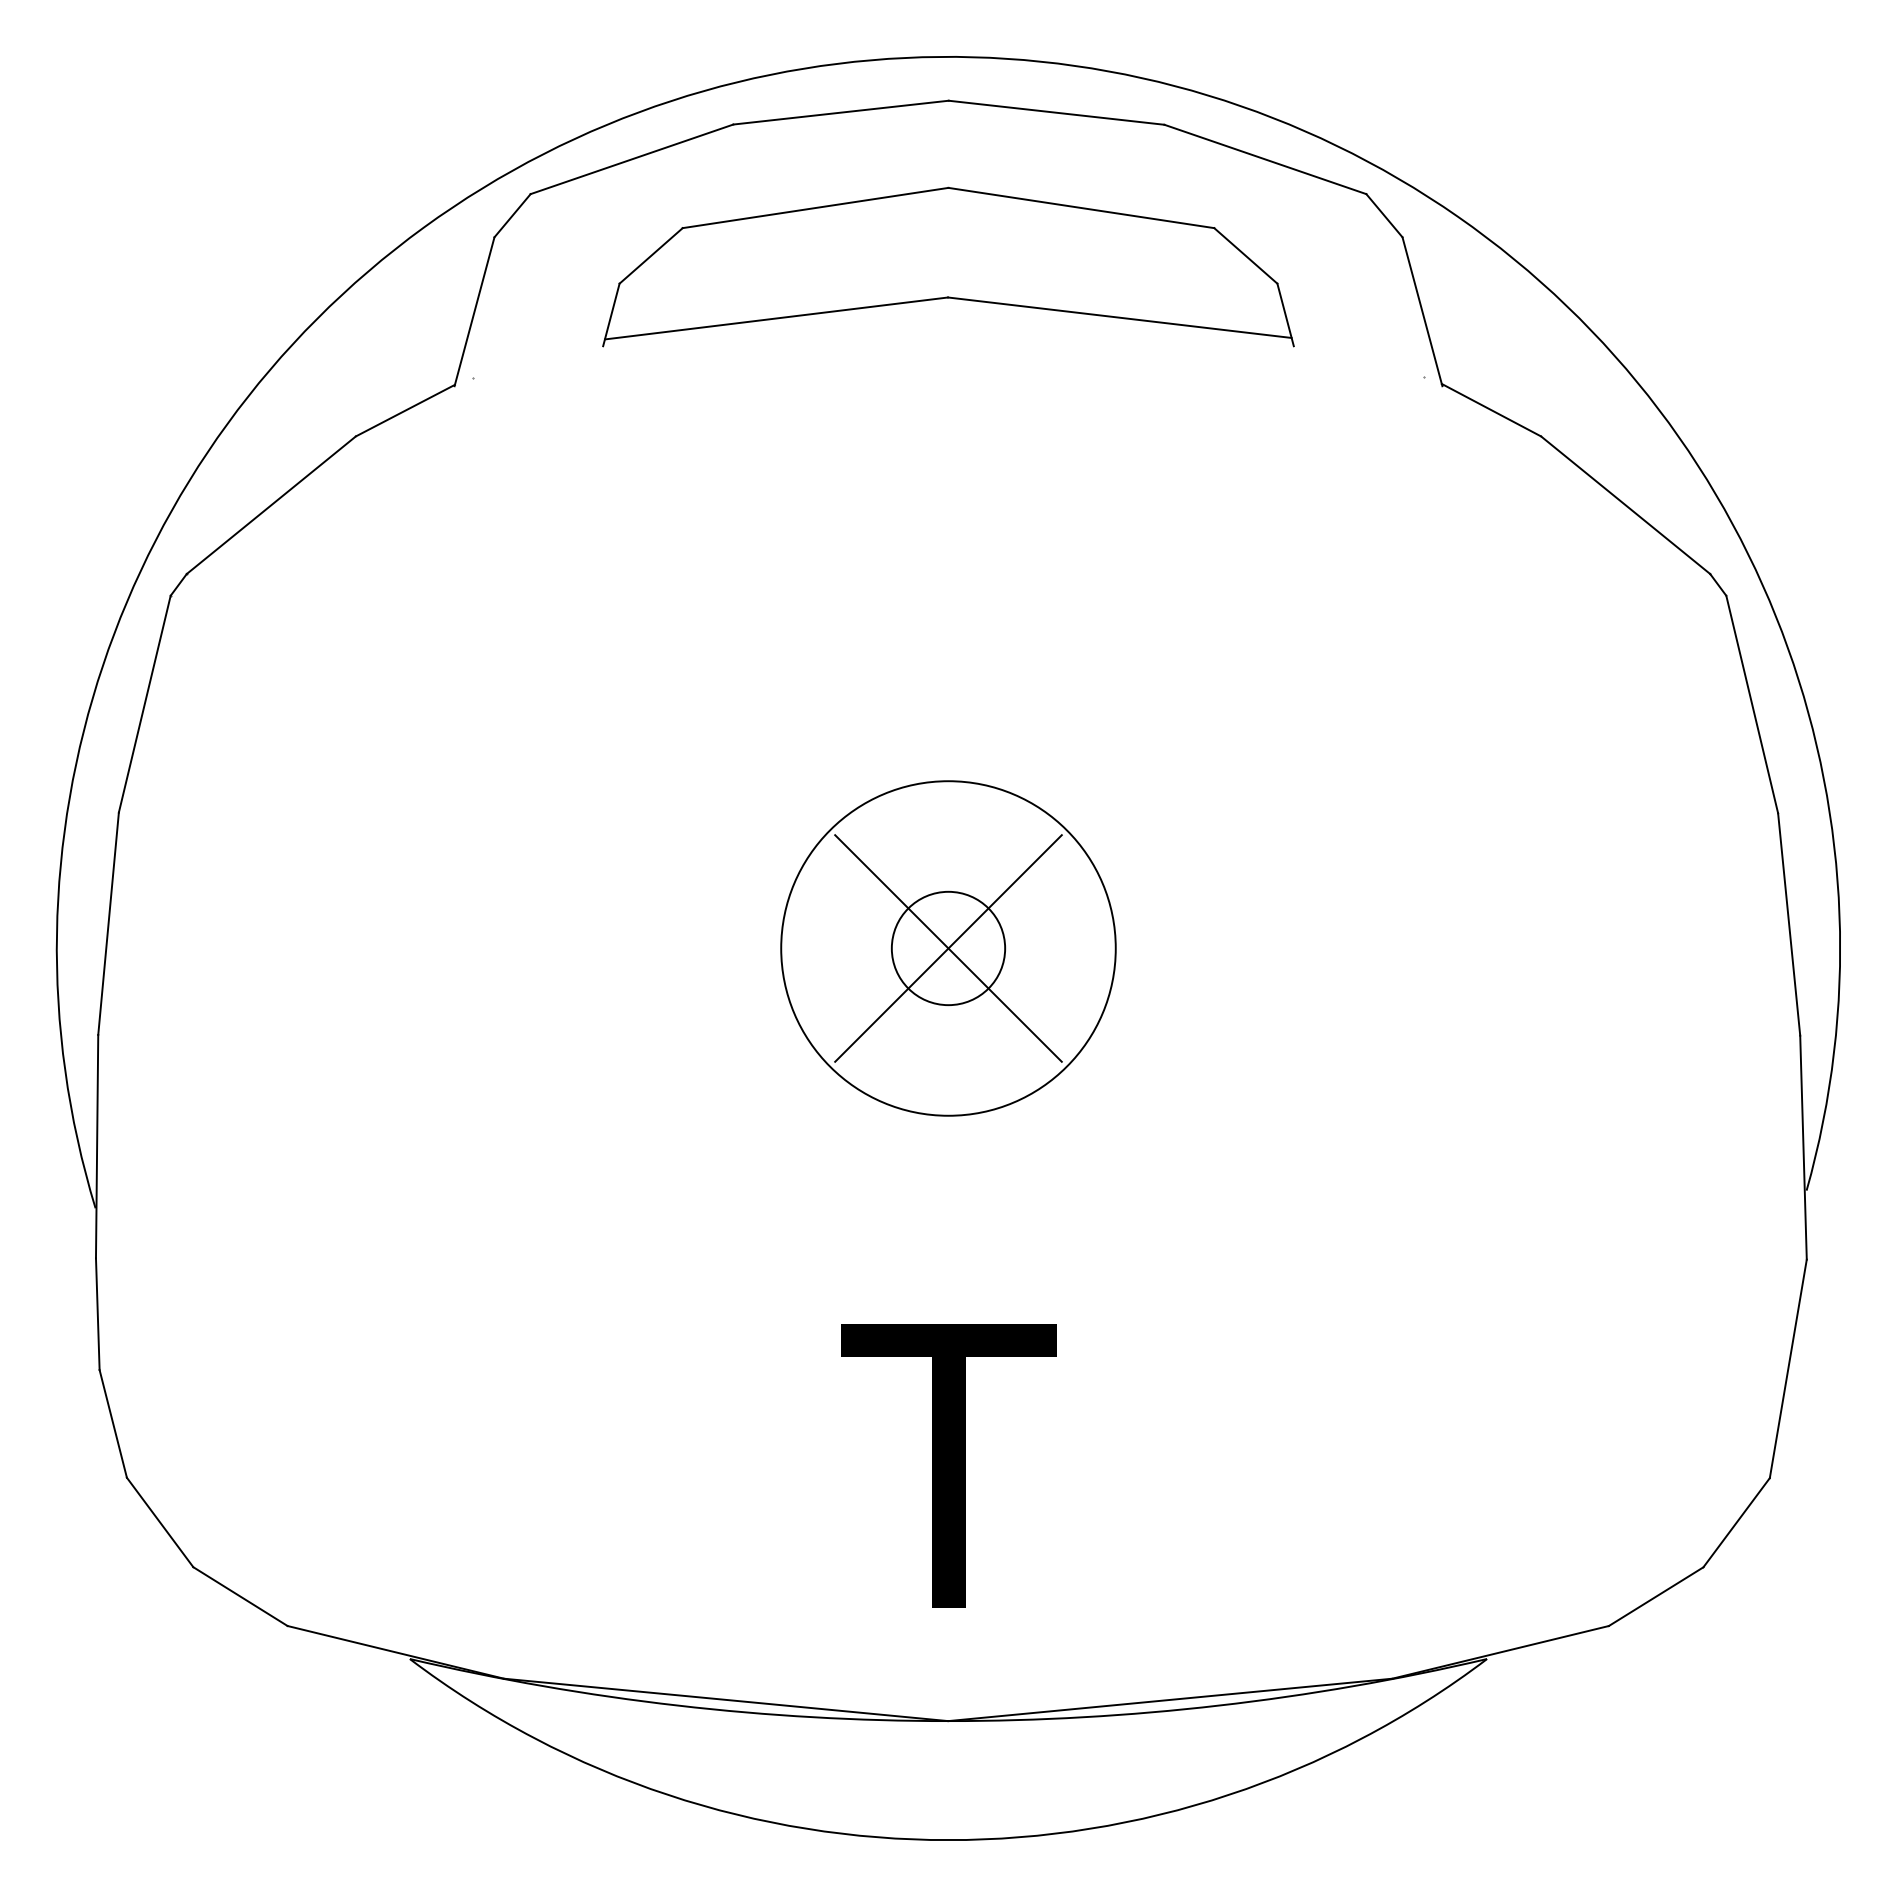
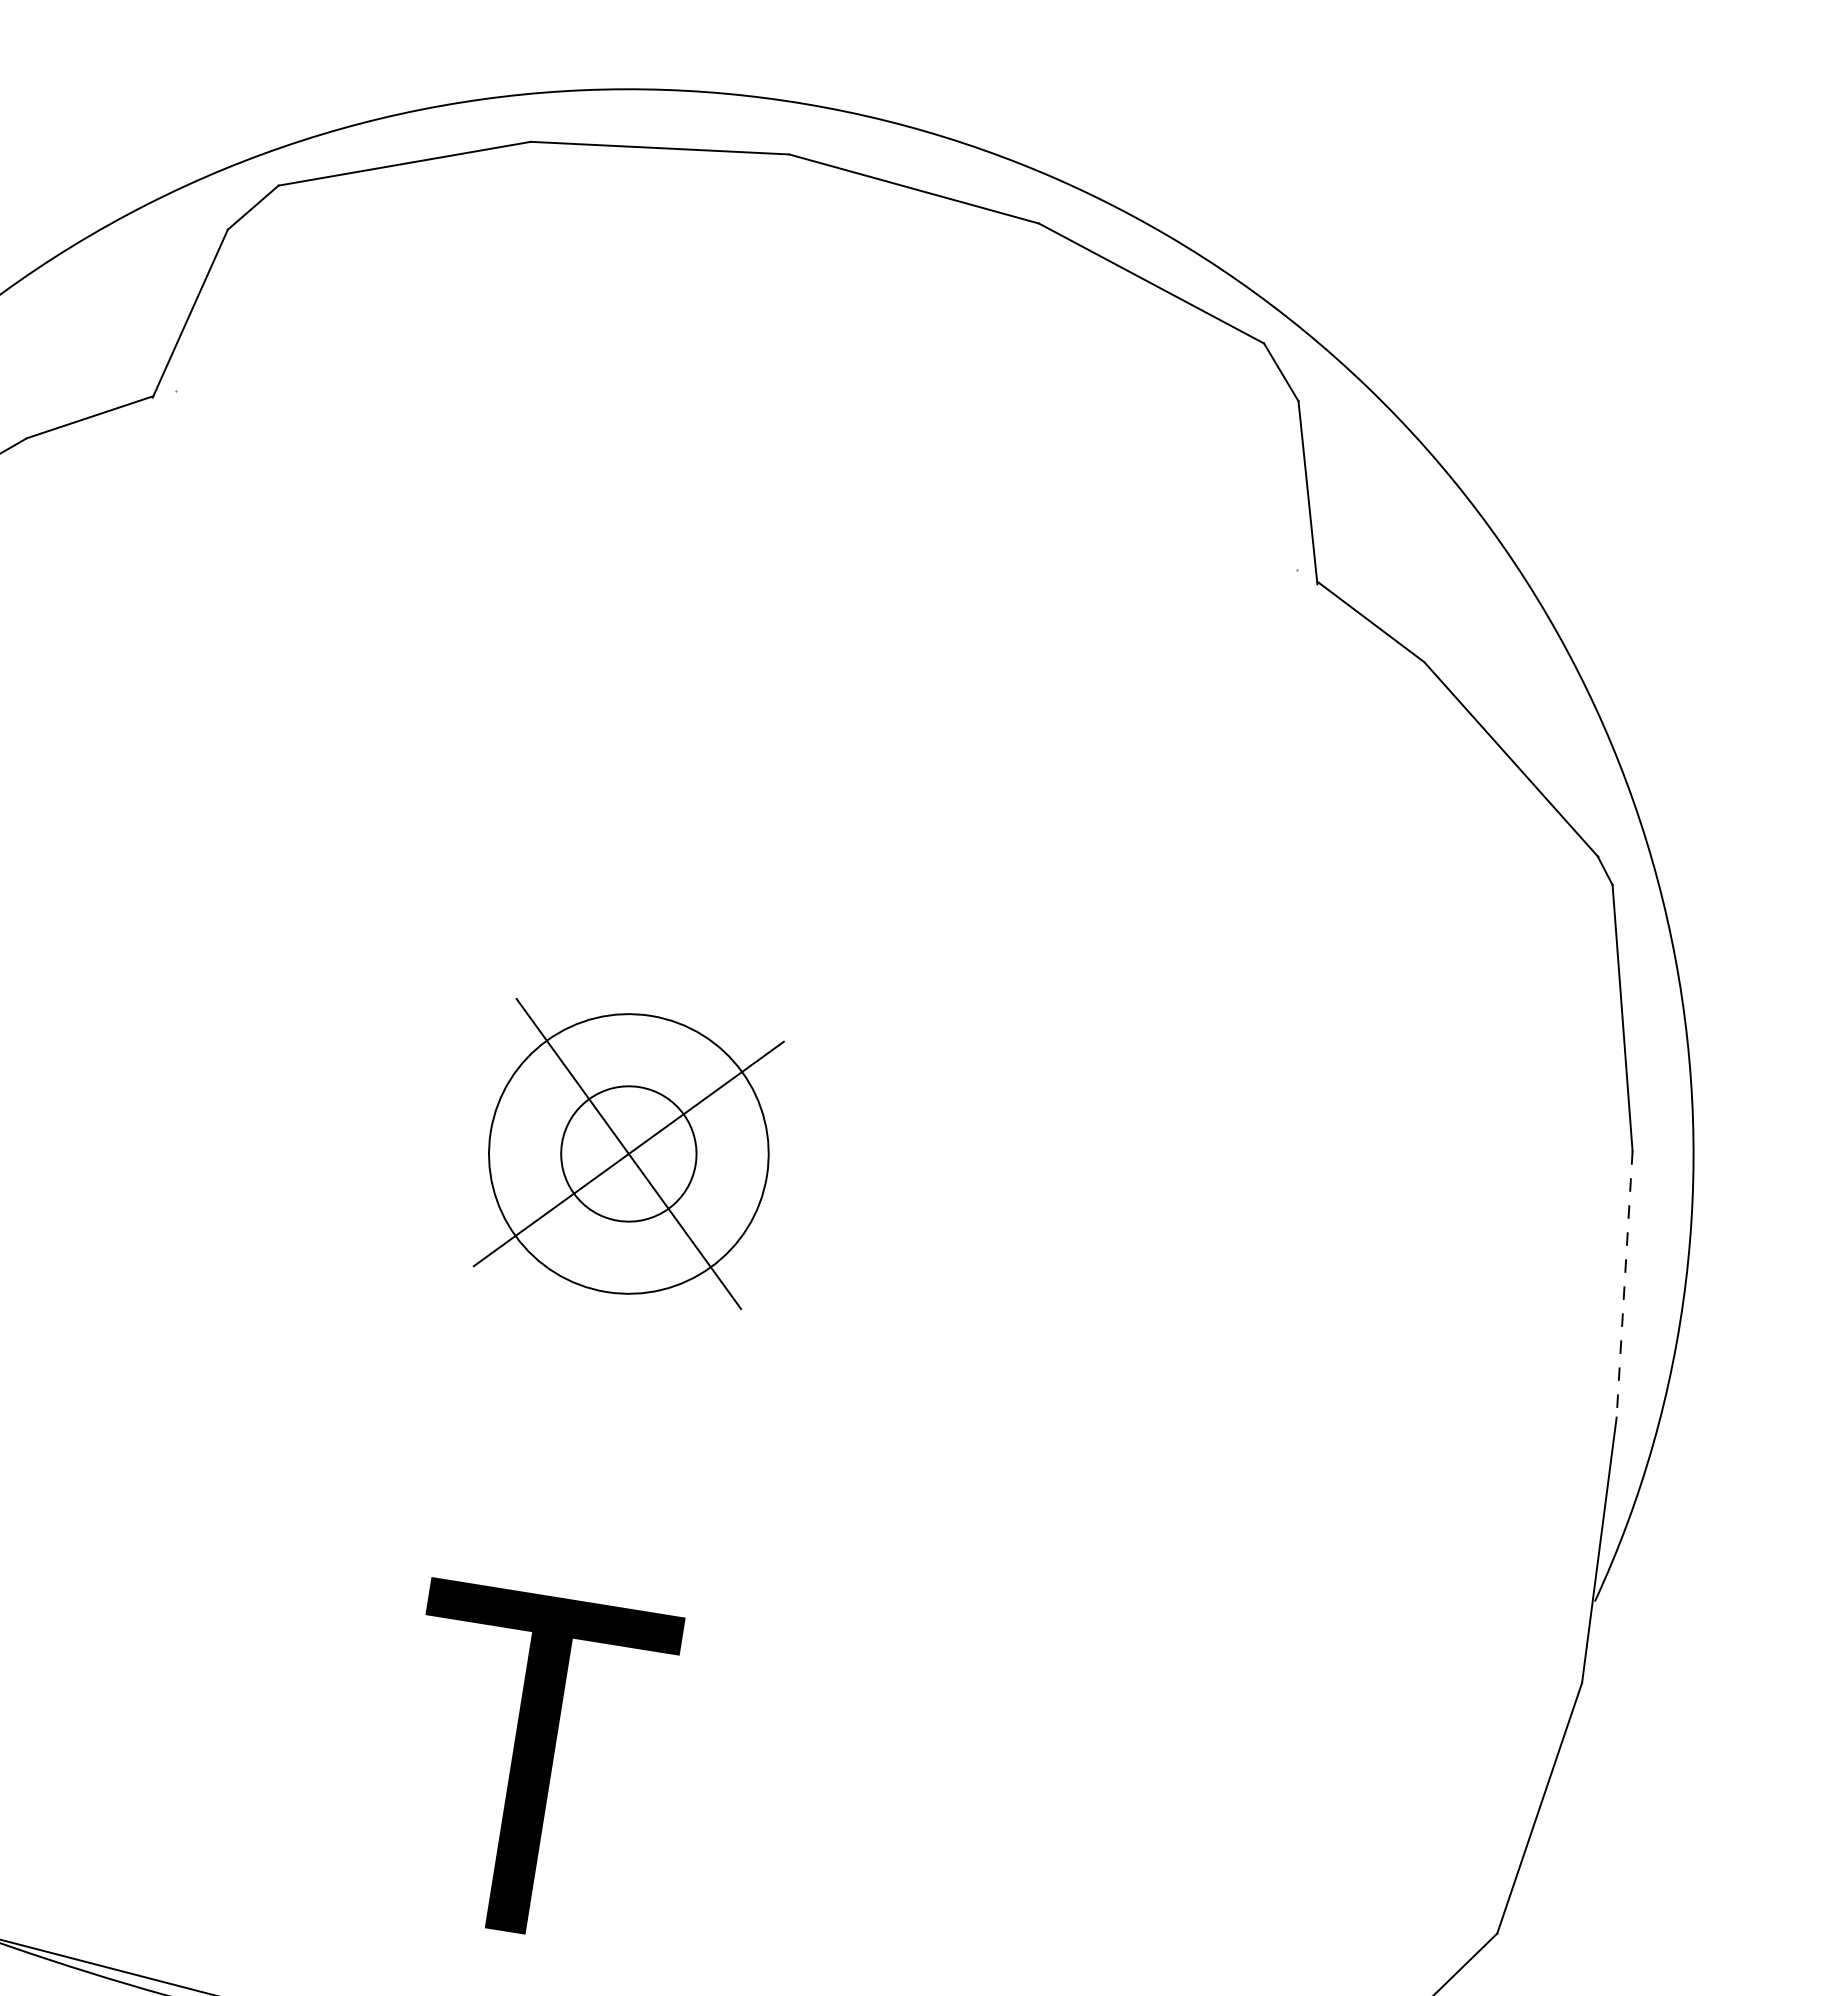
part: (948, 266) -> (757, 349), removed
line: (1789, 924) -> (1624, 1284), solid -> dashed
circle: (948, 948) -> (628, 1153), size x0.7

